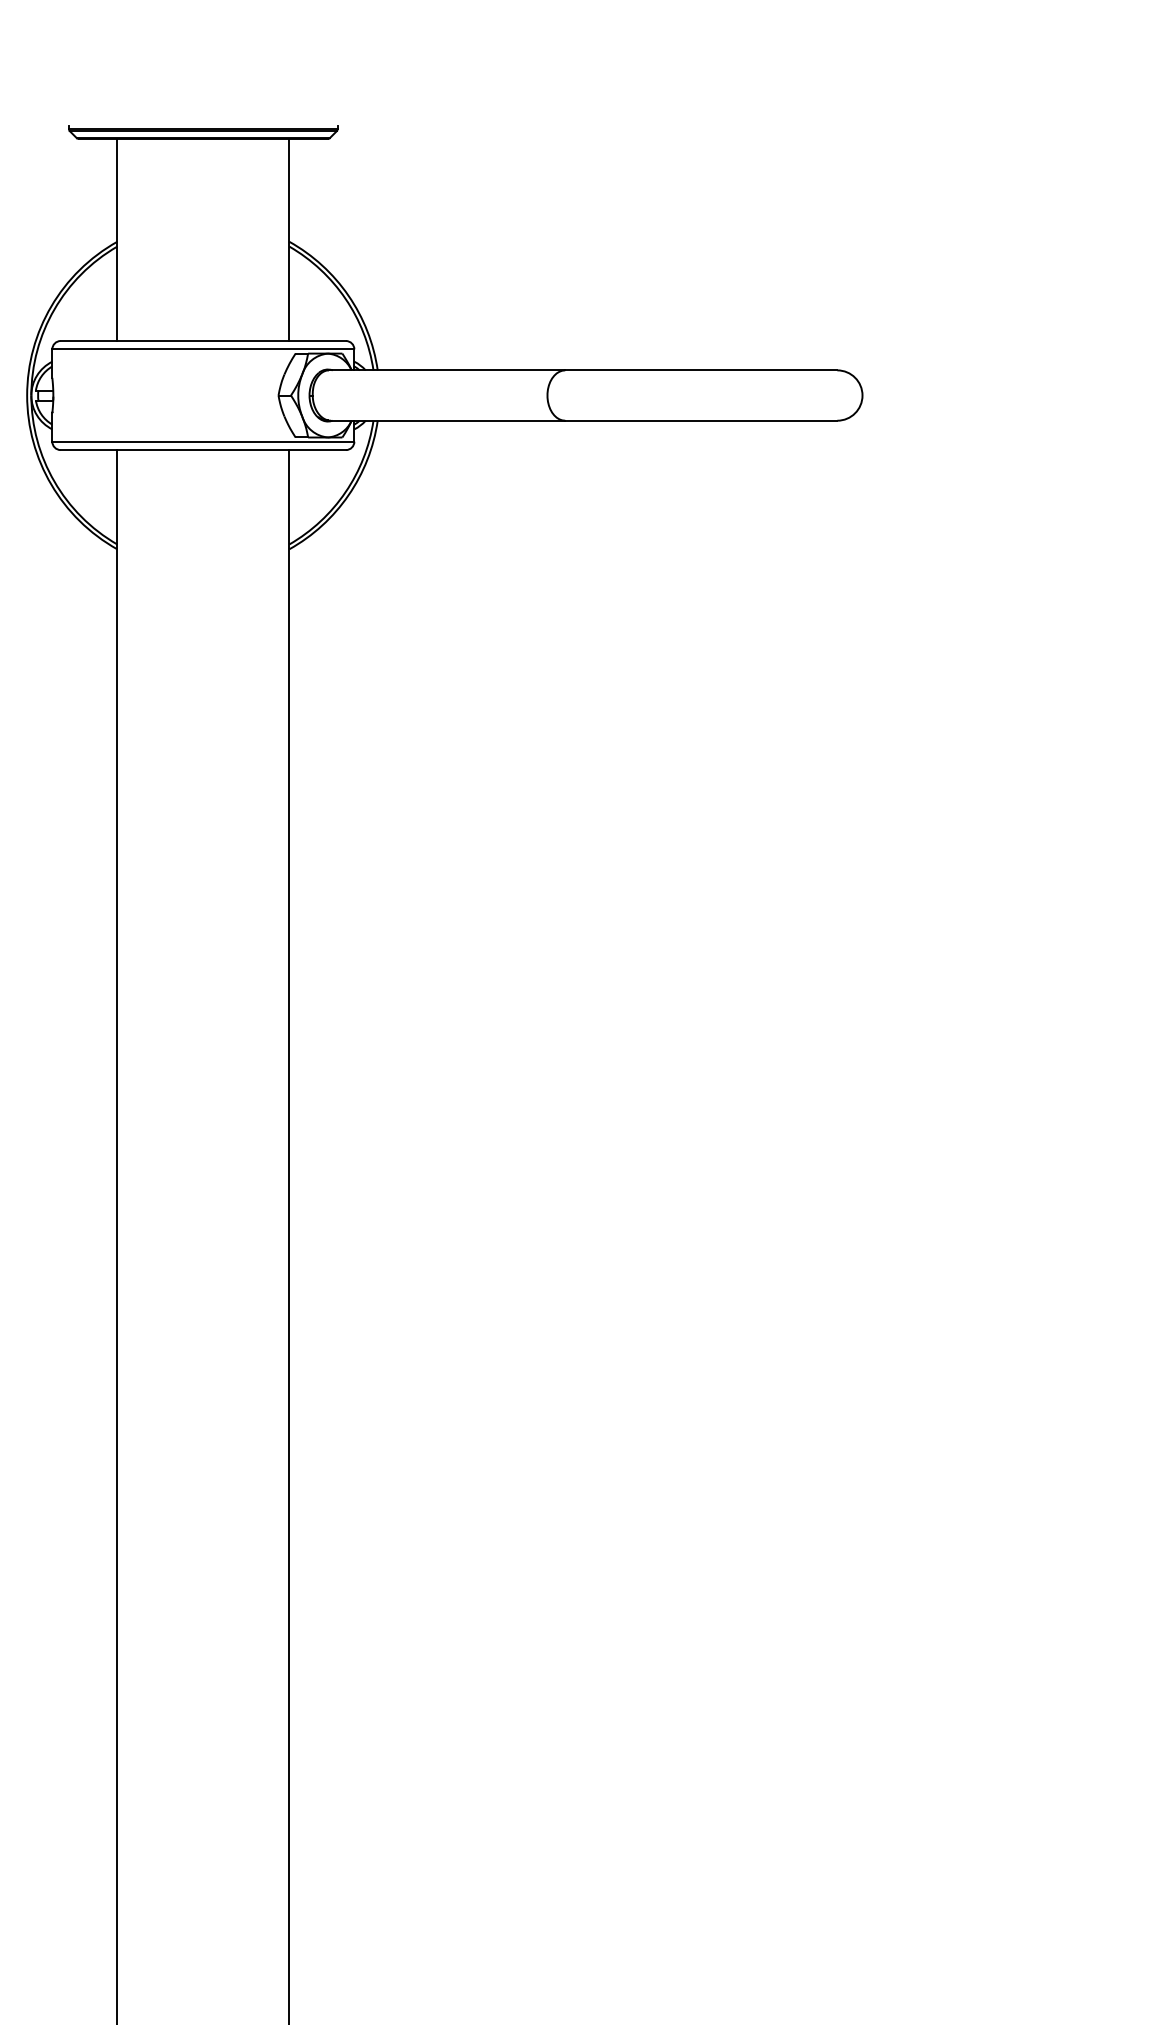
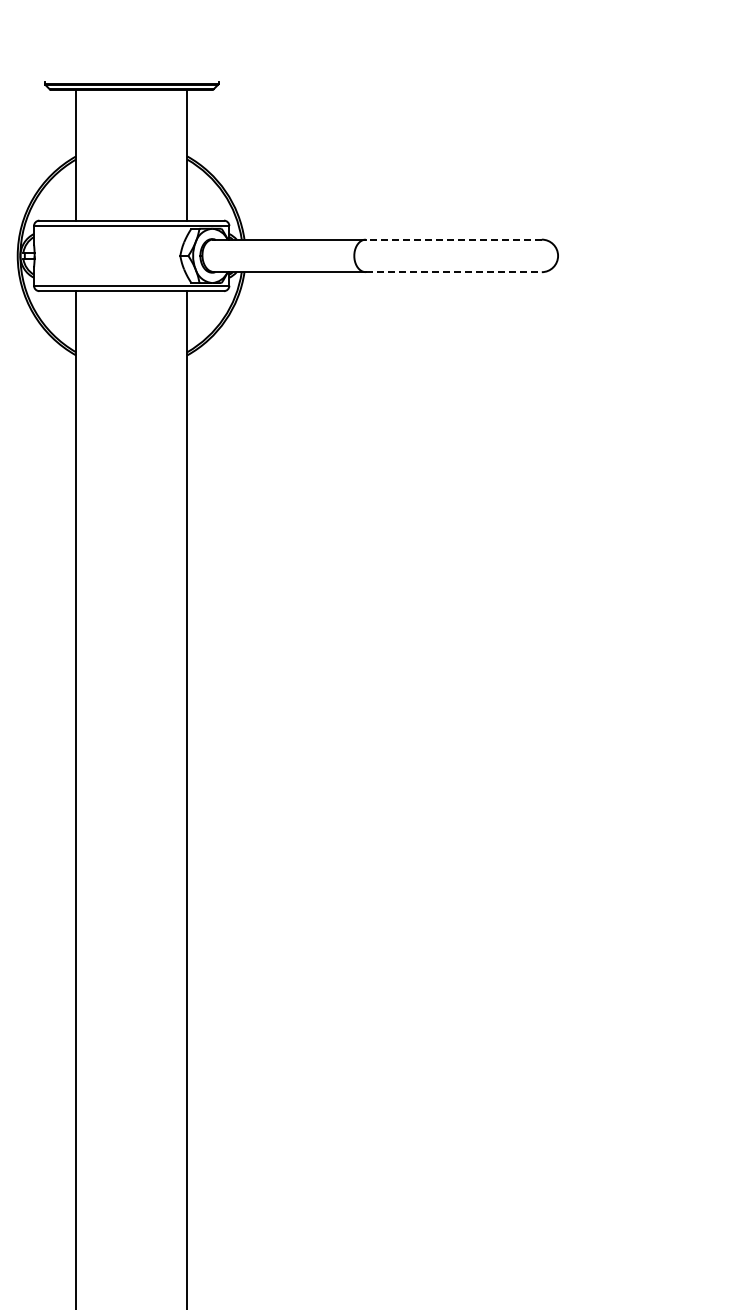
line: (700, 370) -> (453, 239), solid -> dashed
line: (702, 421) -> (454, 272), solid -> dashed

